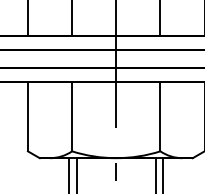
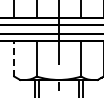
line: (28, 115) -> (14, 58), solid -> dashed

